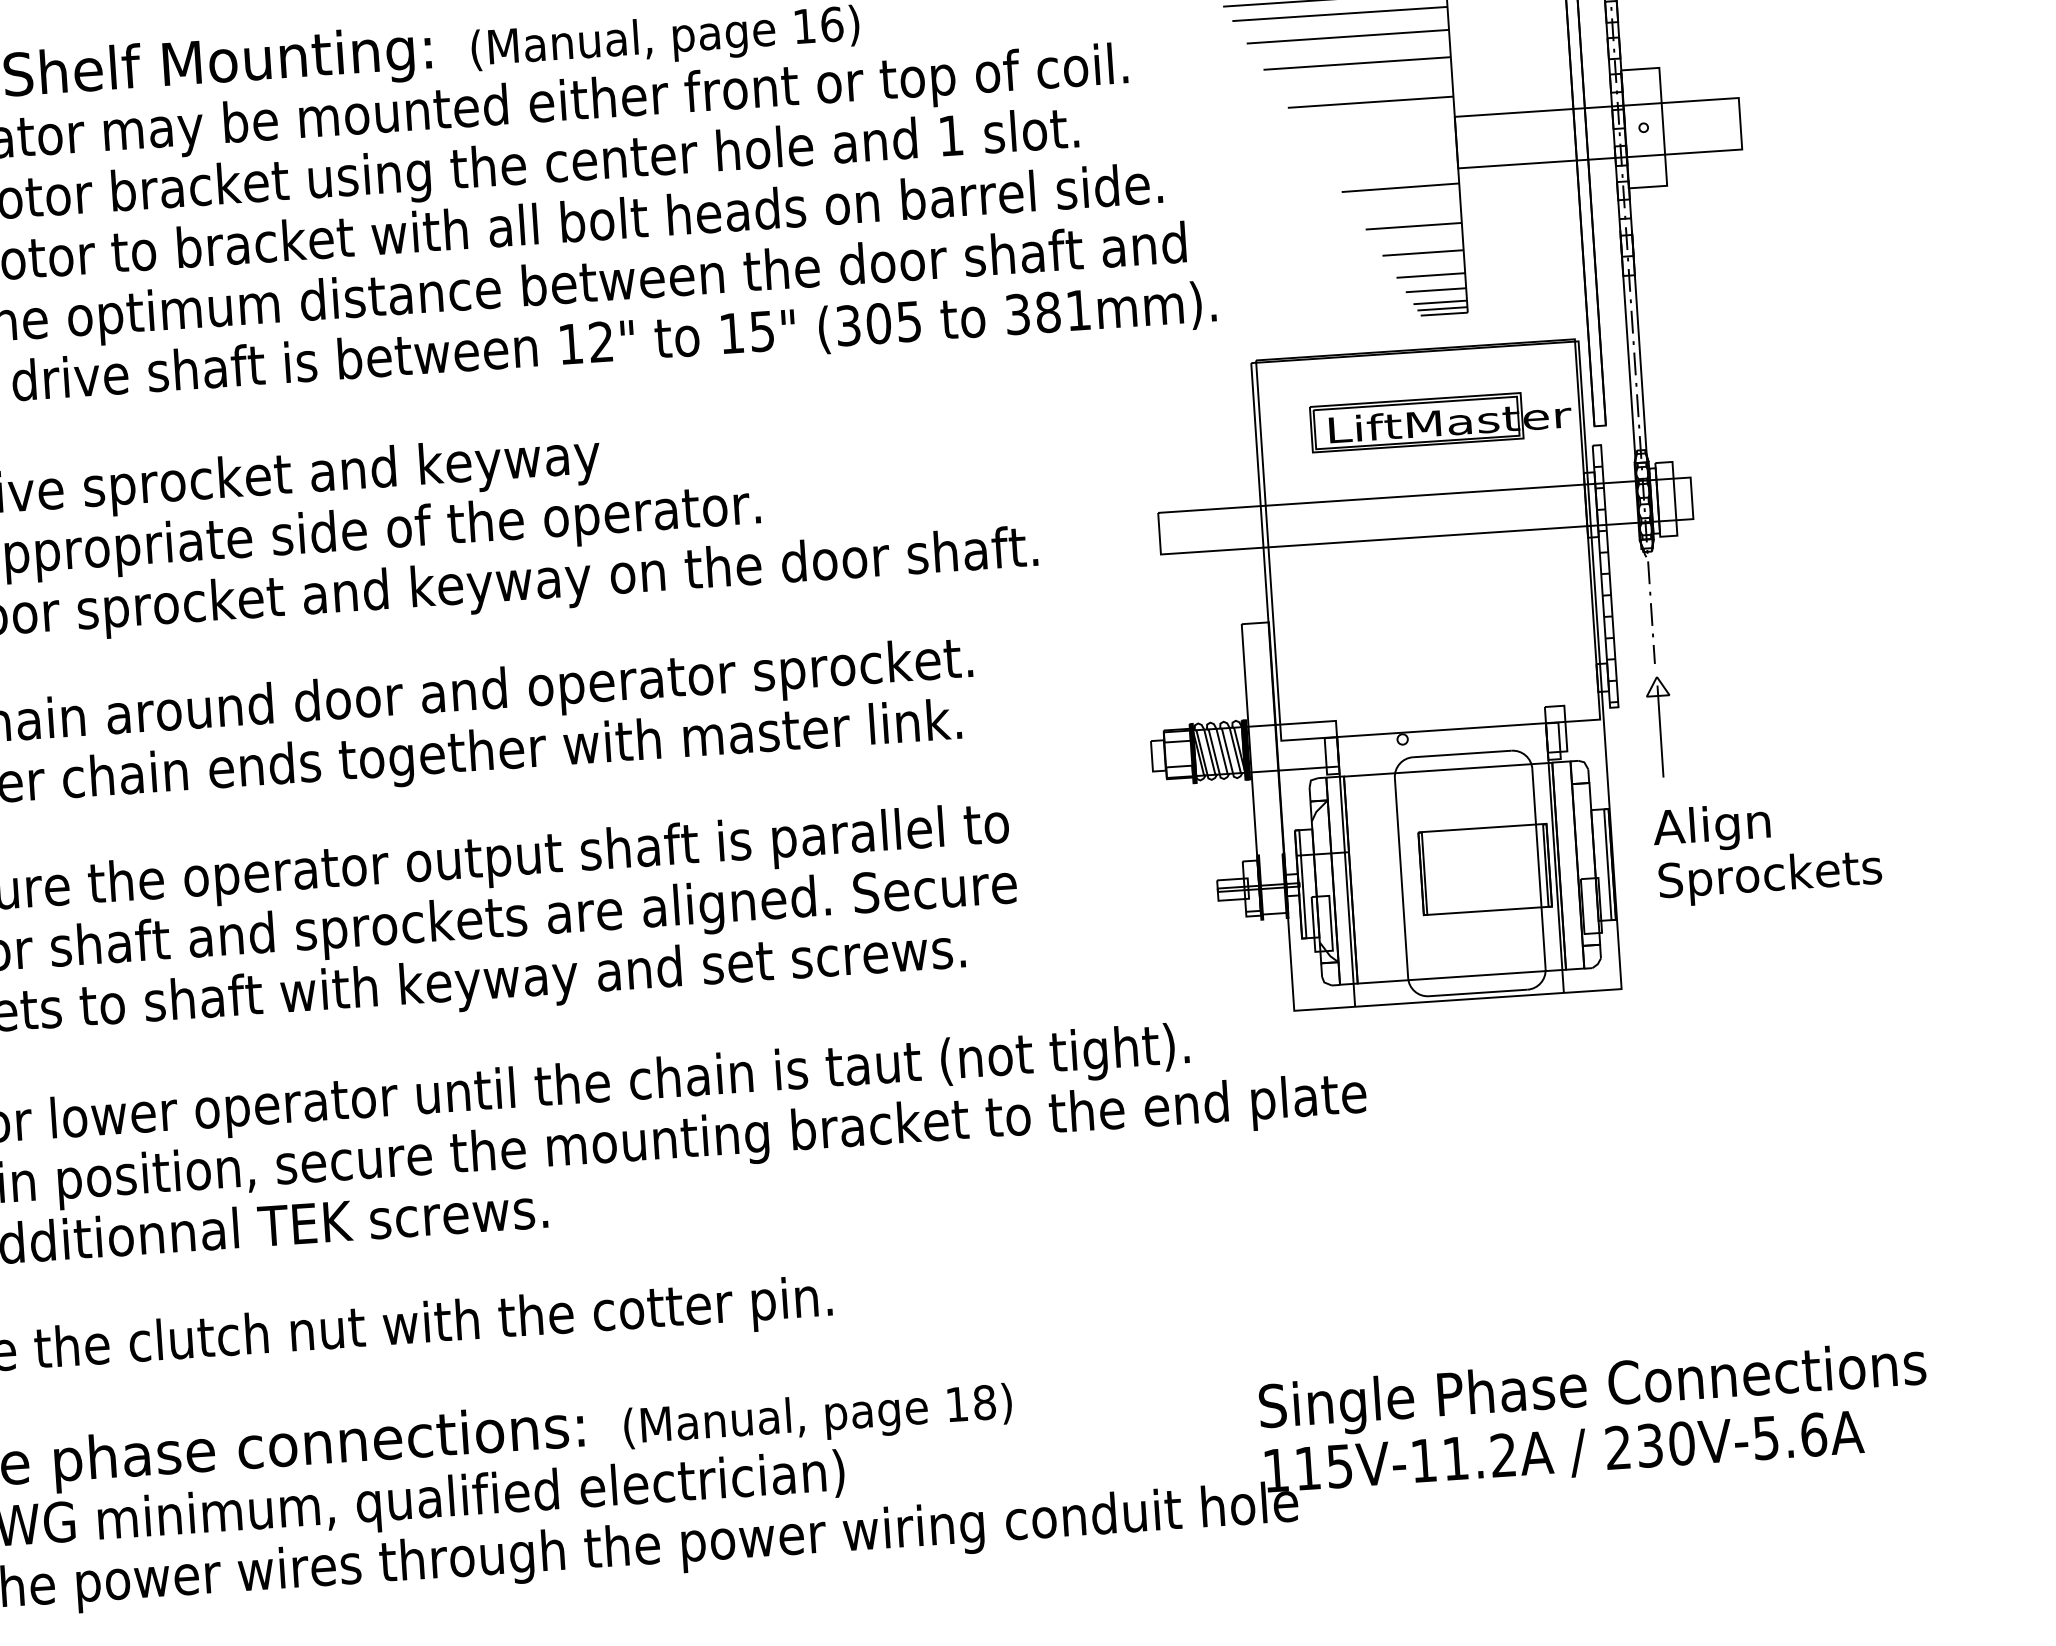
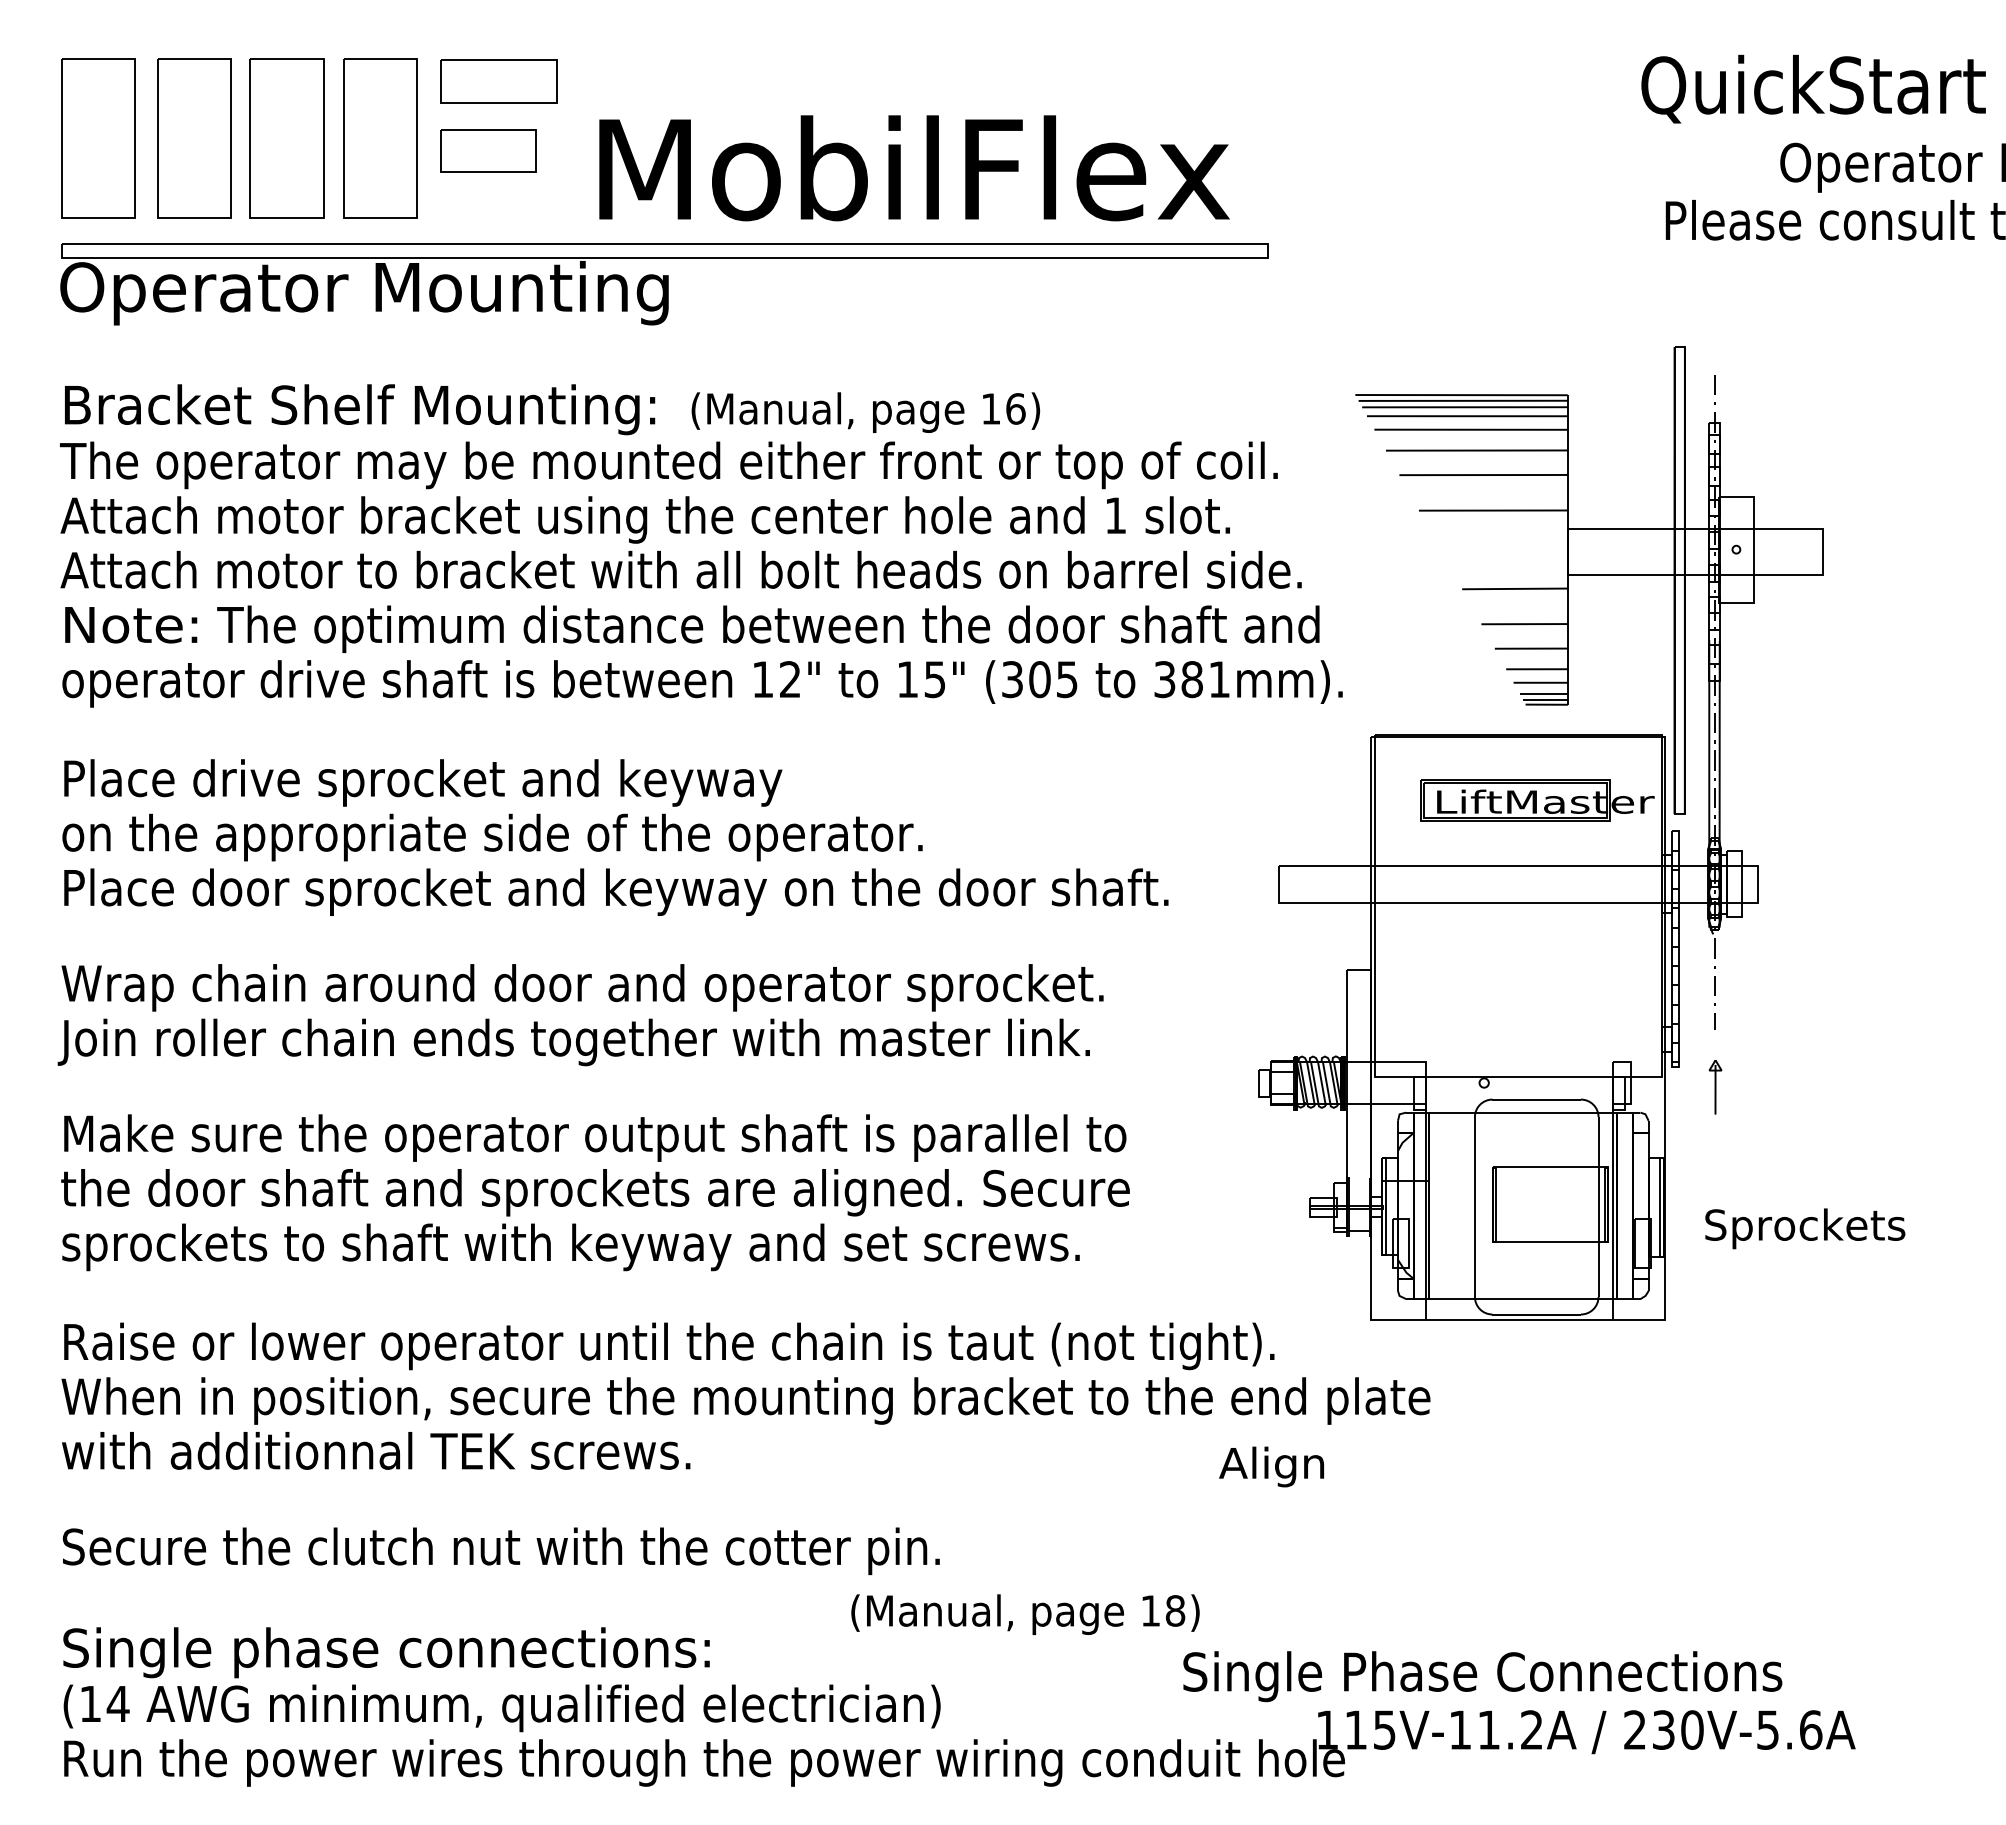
part: (1660, 727) -> (1715, 1087), size x0.6
text: (1711, 827) -> (1271, 1466), moved
text: (1592, 1389) -> (1482, 1676), moved
text: (818, 1417) -> (1025, 1614), moved

